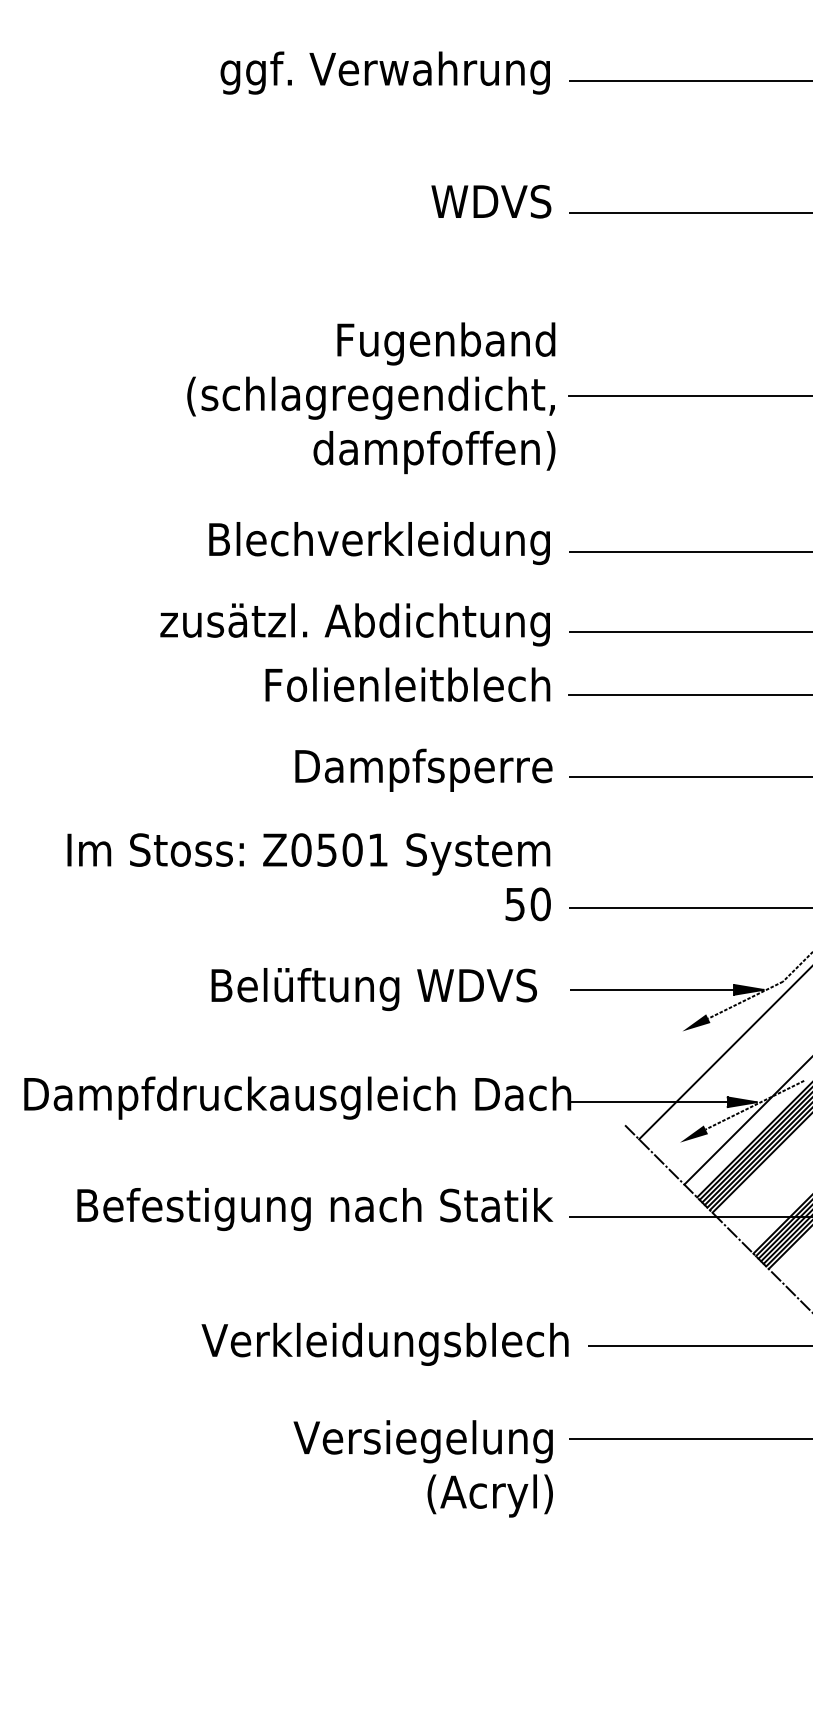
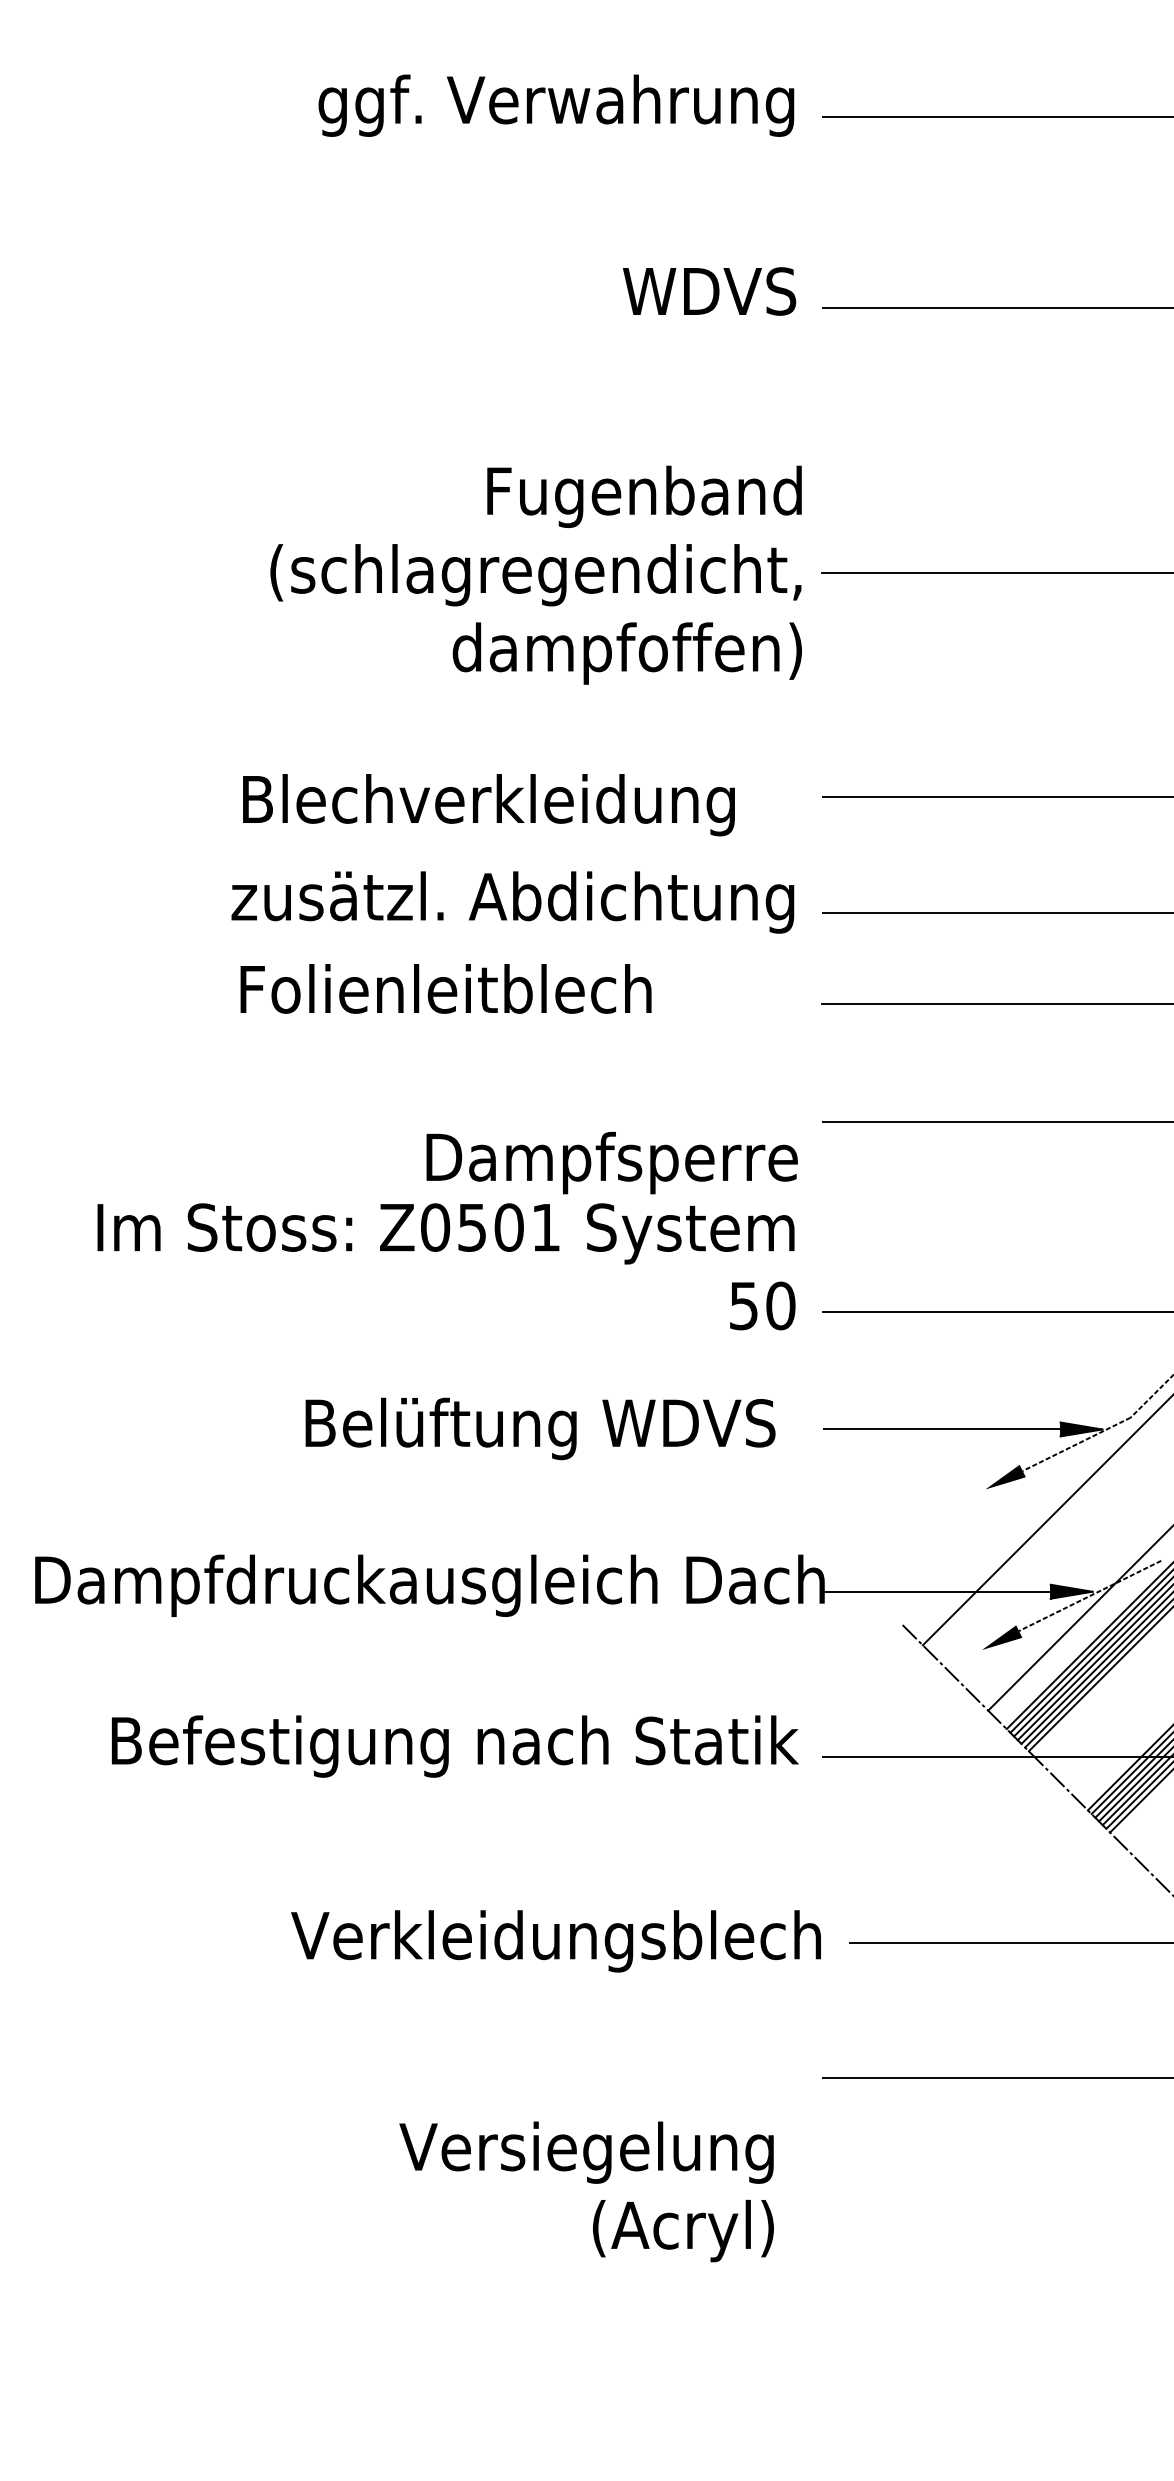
text: (379, 543) -> (488, 805), moved
text: (407, 684) -> (445, 988), moved
text: (423, 769) -> (611, 1161), moved
text: (422, 1468) -> (585, 2191), moved

